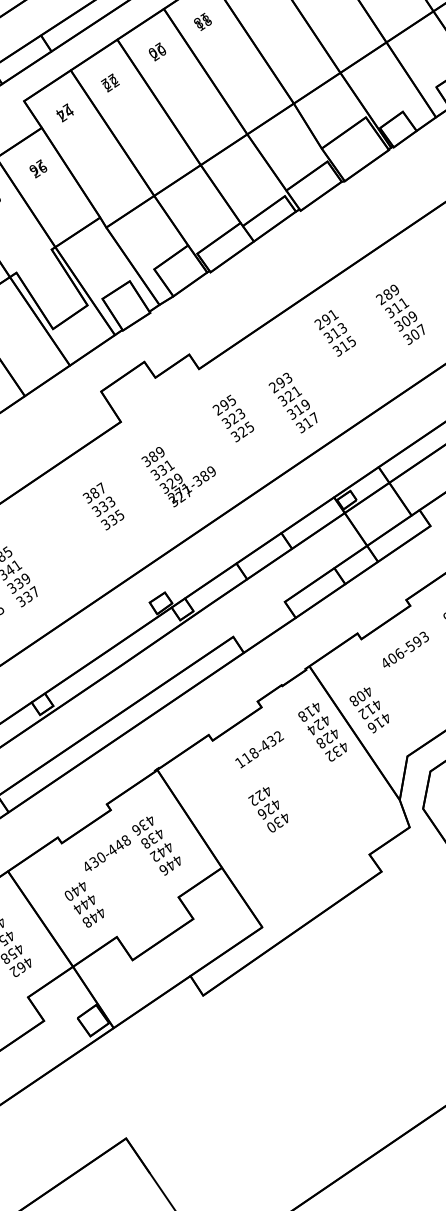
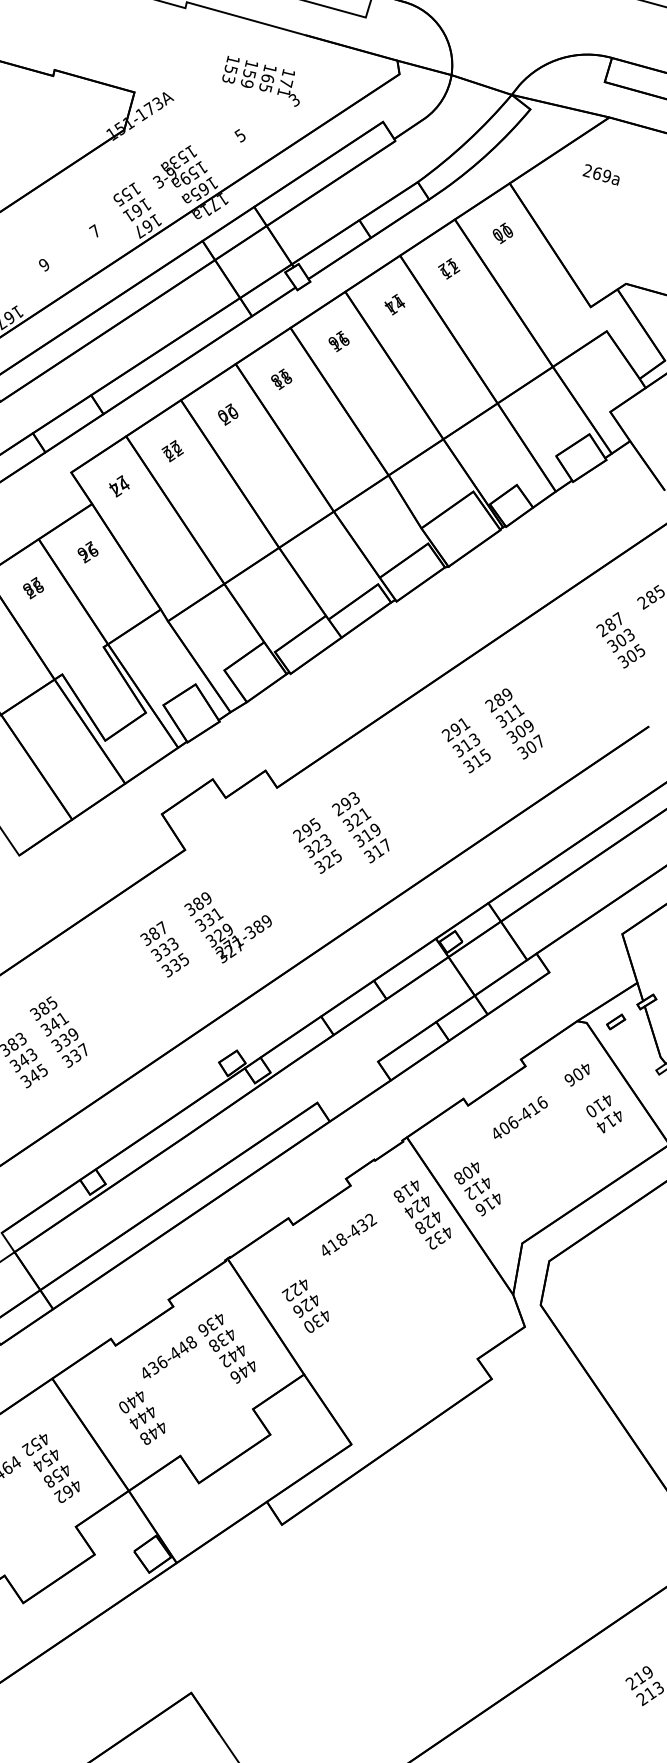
text: (334, 333) -> (465, 745), moved
text: (292, 402) -> (360, 827), moved
text: (178, 476) -> (227, 927), moved
text: (417, 641) -> (533, 1108), 406-593 -> 406-416
text: (240, 762) -> (325, 1250), 118-432 -> 418-432
text: (267, 809) -> (304, 1305), moved
text: (101, 855) -> (162, 1360), 430-448 -> 436-448

